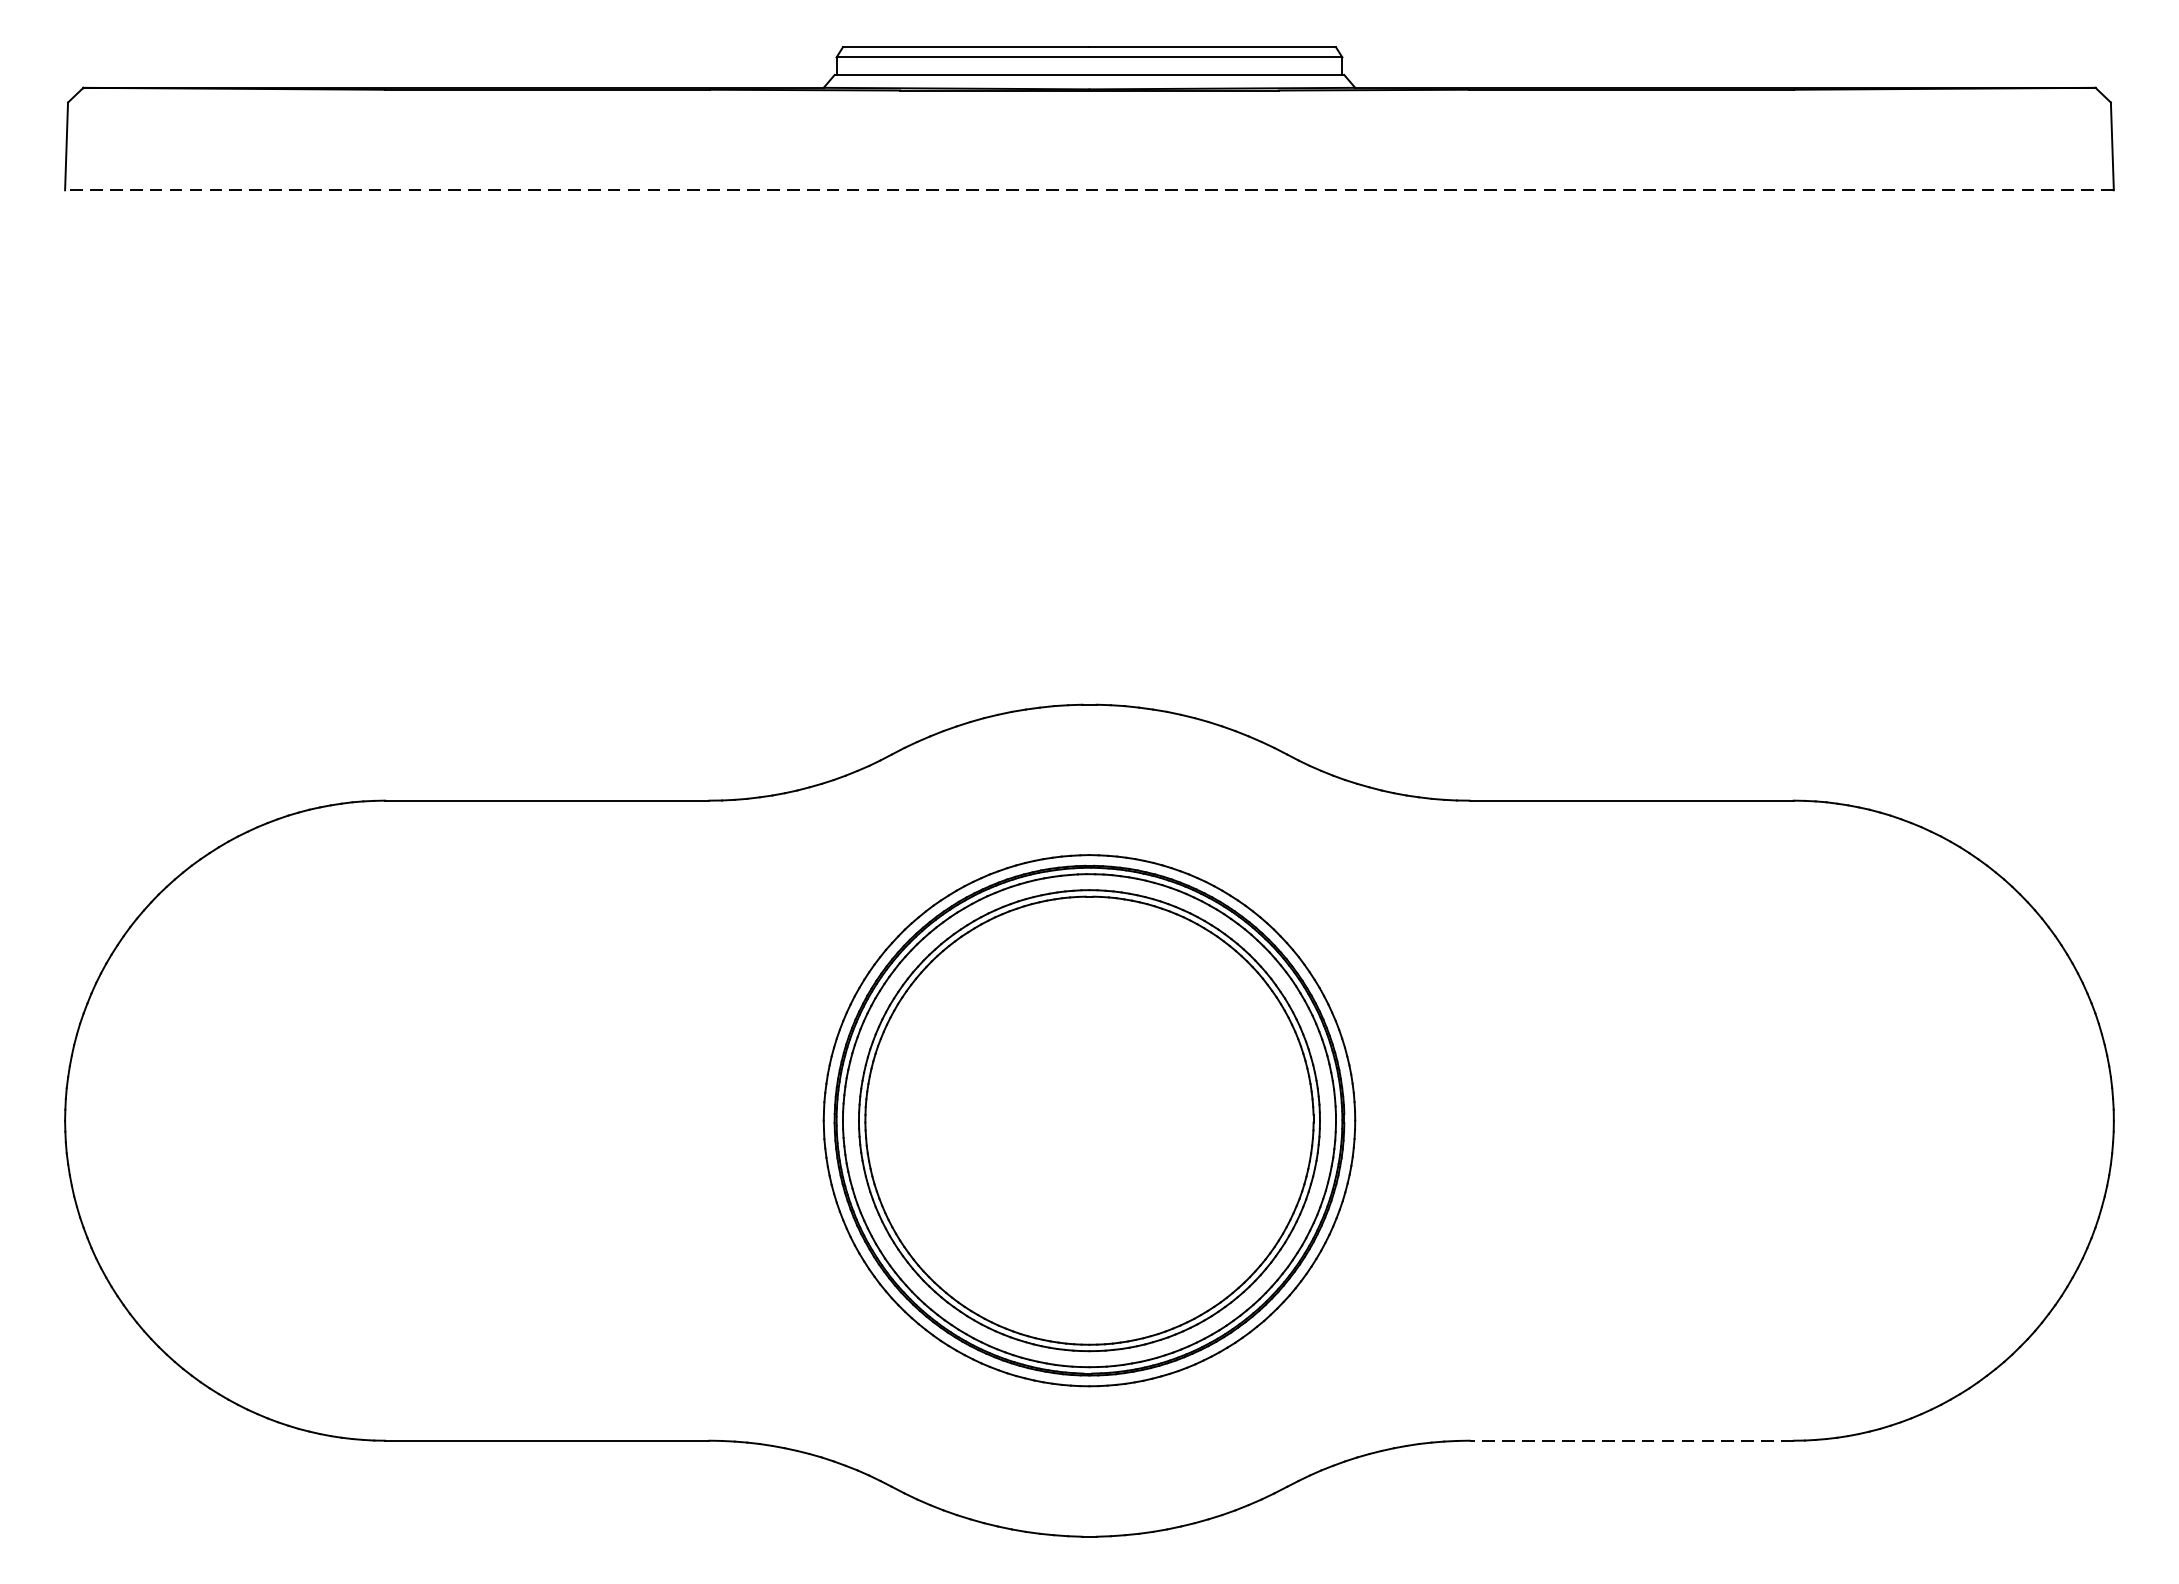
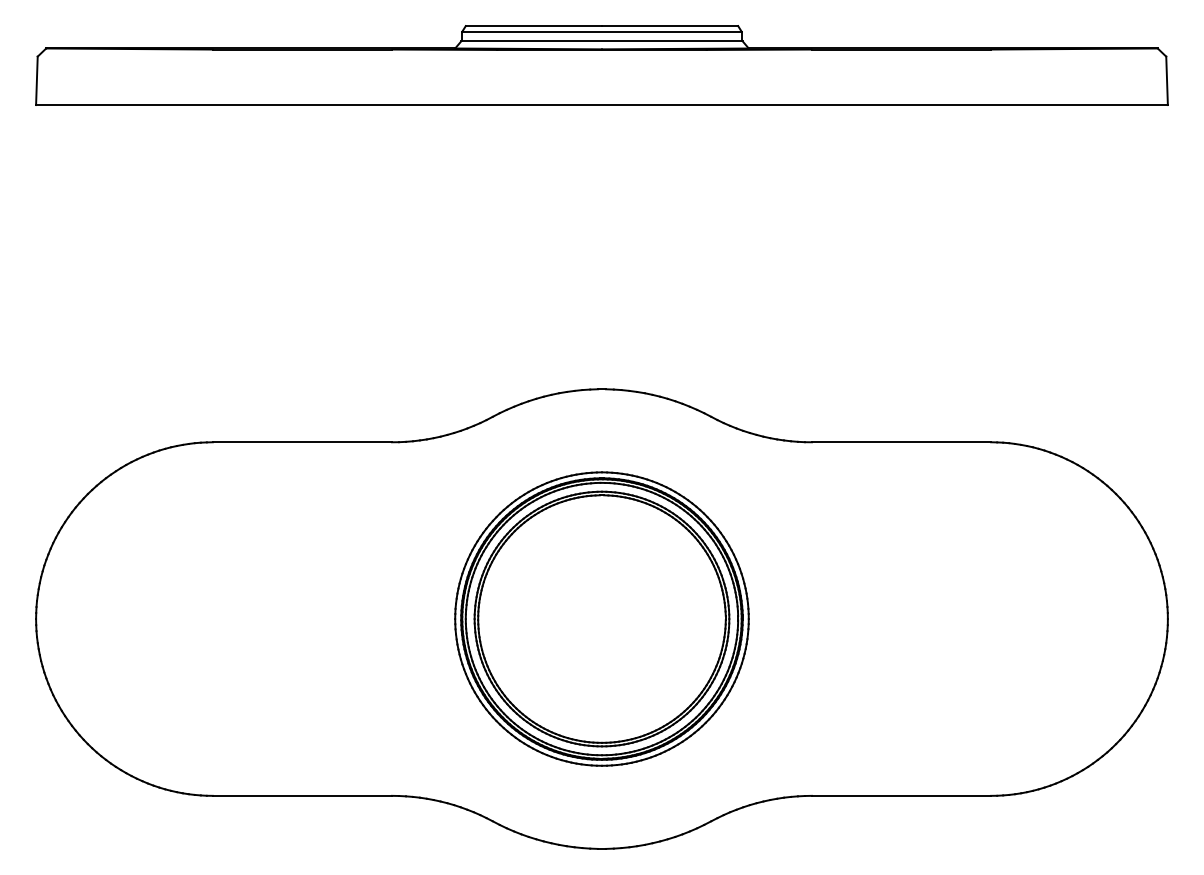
line: (1088, 191) -> (601, 105), dashed -> solid
line: (1631, 1440) -> (901, 795), dashed -> solid

